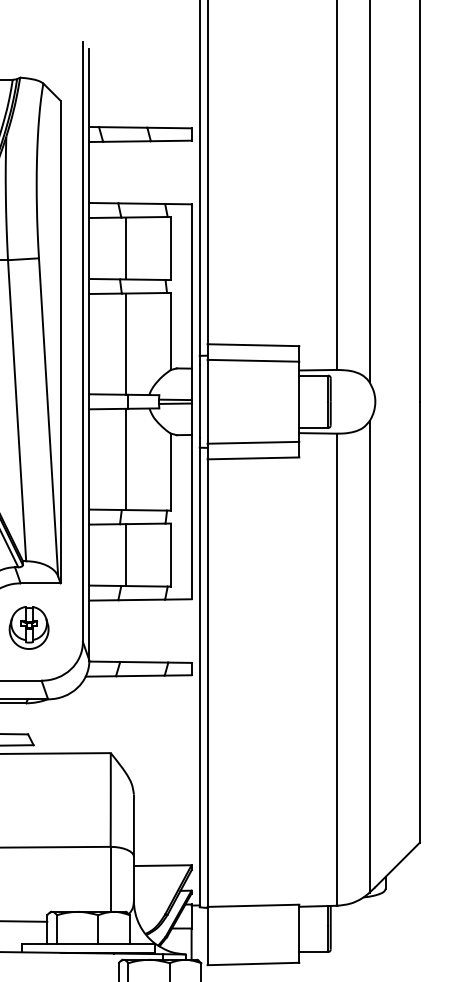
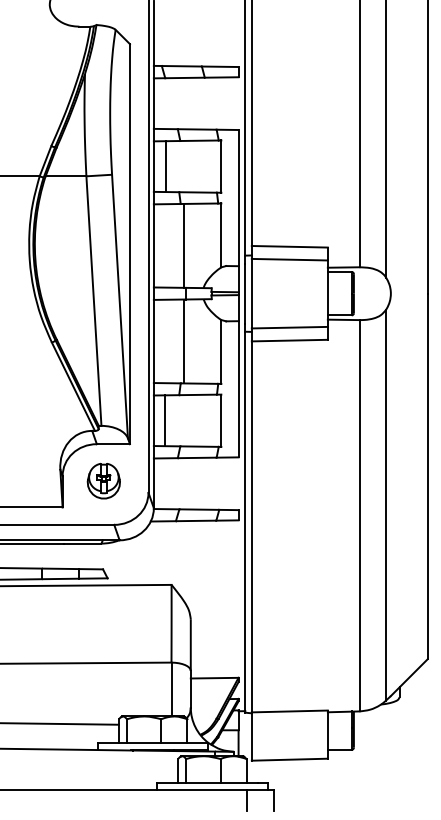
line: (126, 248) -> (166, 166), moved
line: (126, 554) -> (165, 420), moved

